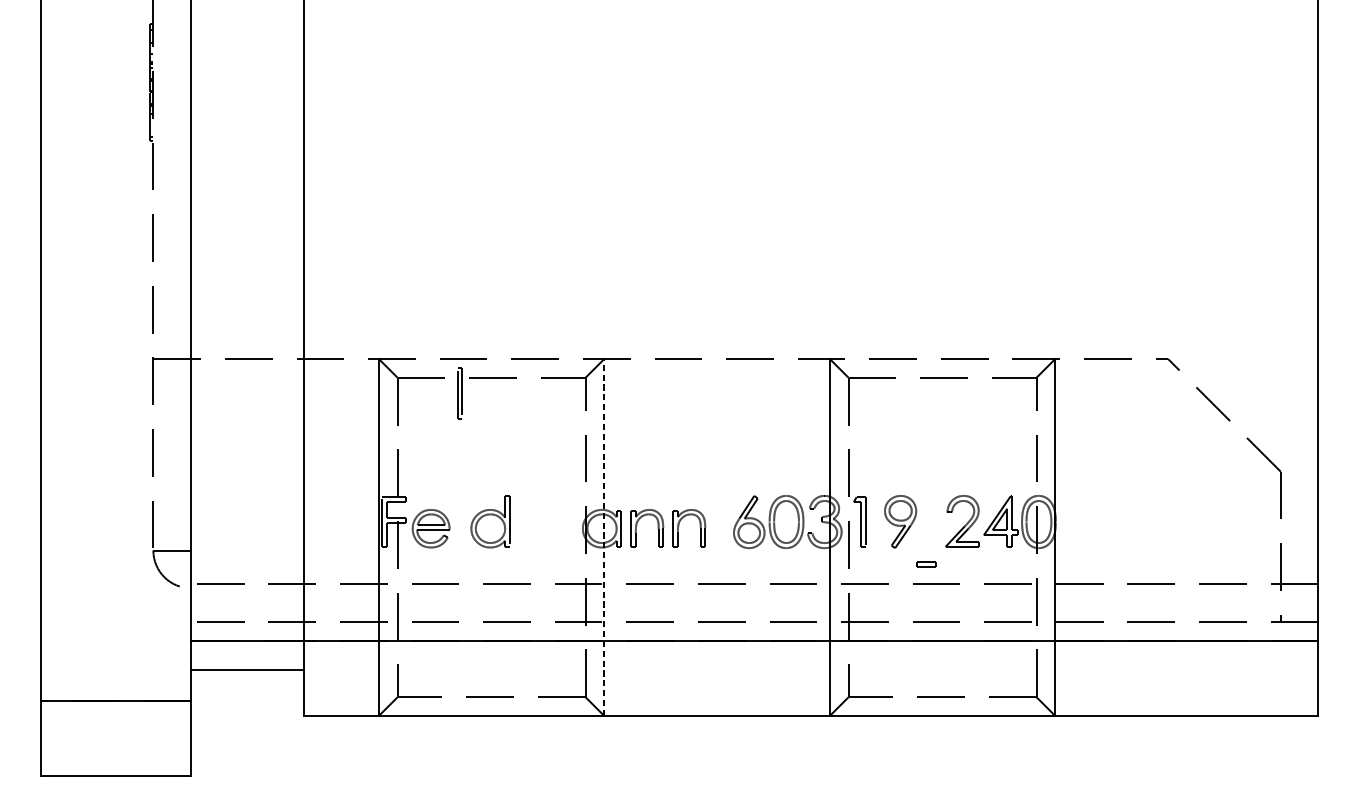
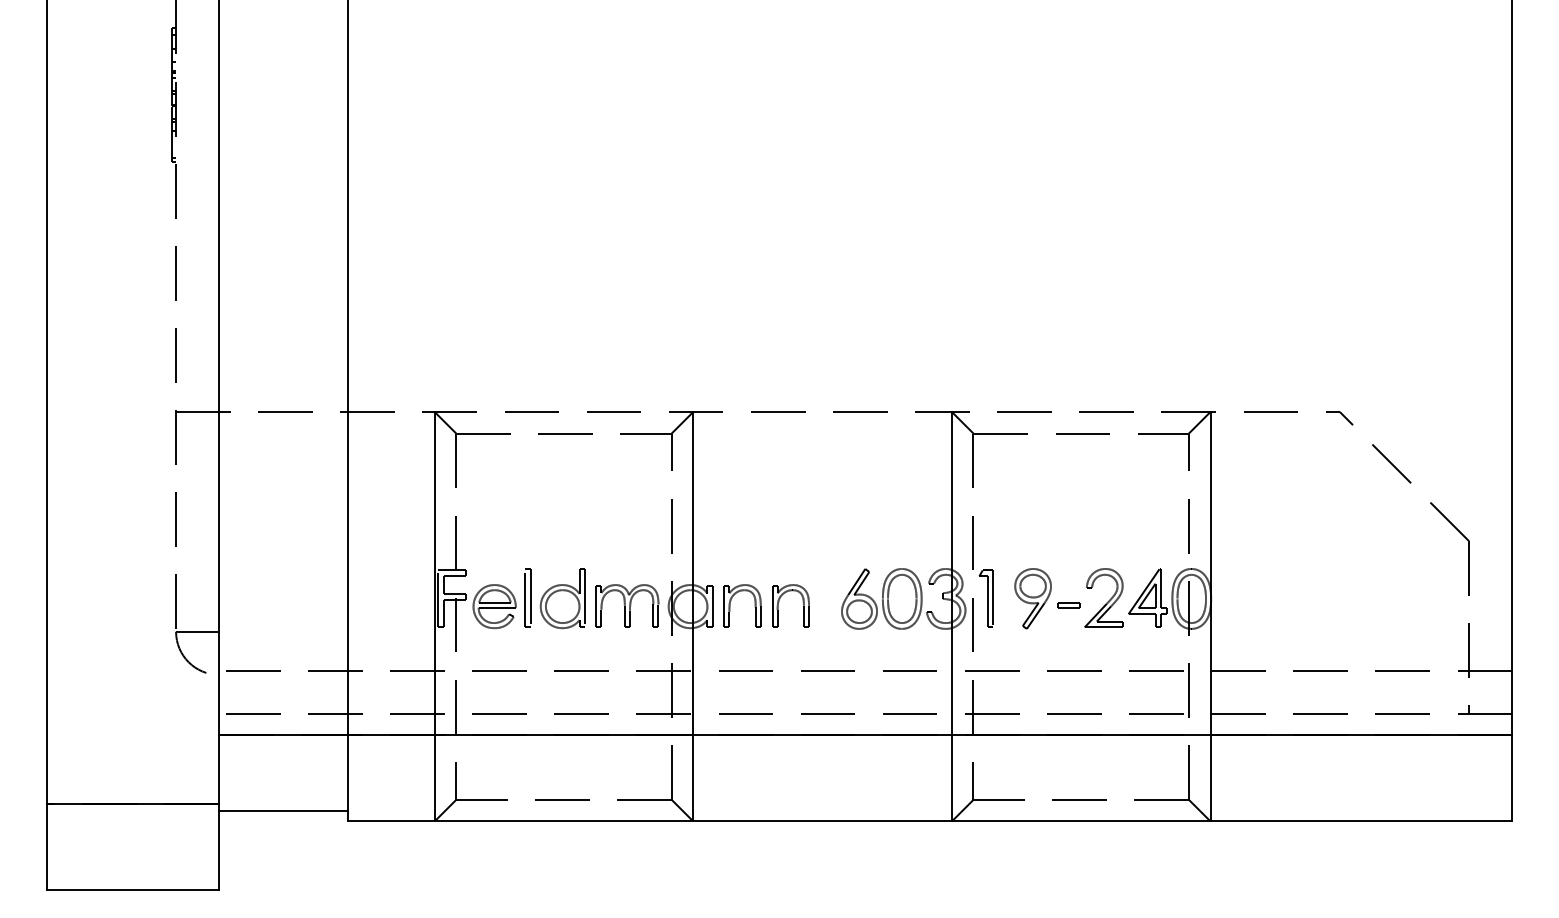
part: (459, 392) -> (527, 597), moved
part: (546, 527) -> (627, 605), added
line: (604, 537) -> (693, 616), dashed -> solid
part: (925, 564) -> (1068, 605), moved
line: (247, 669) -> (283, 810), moved

